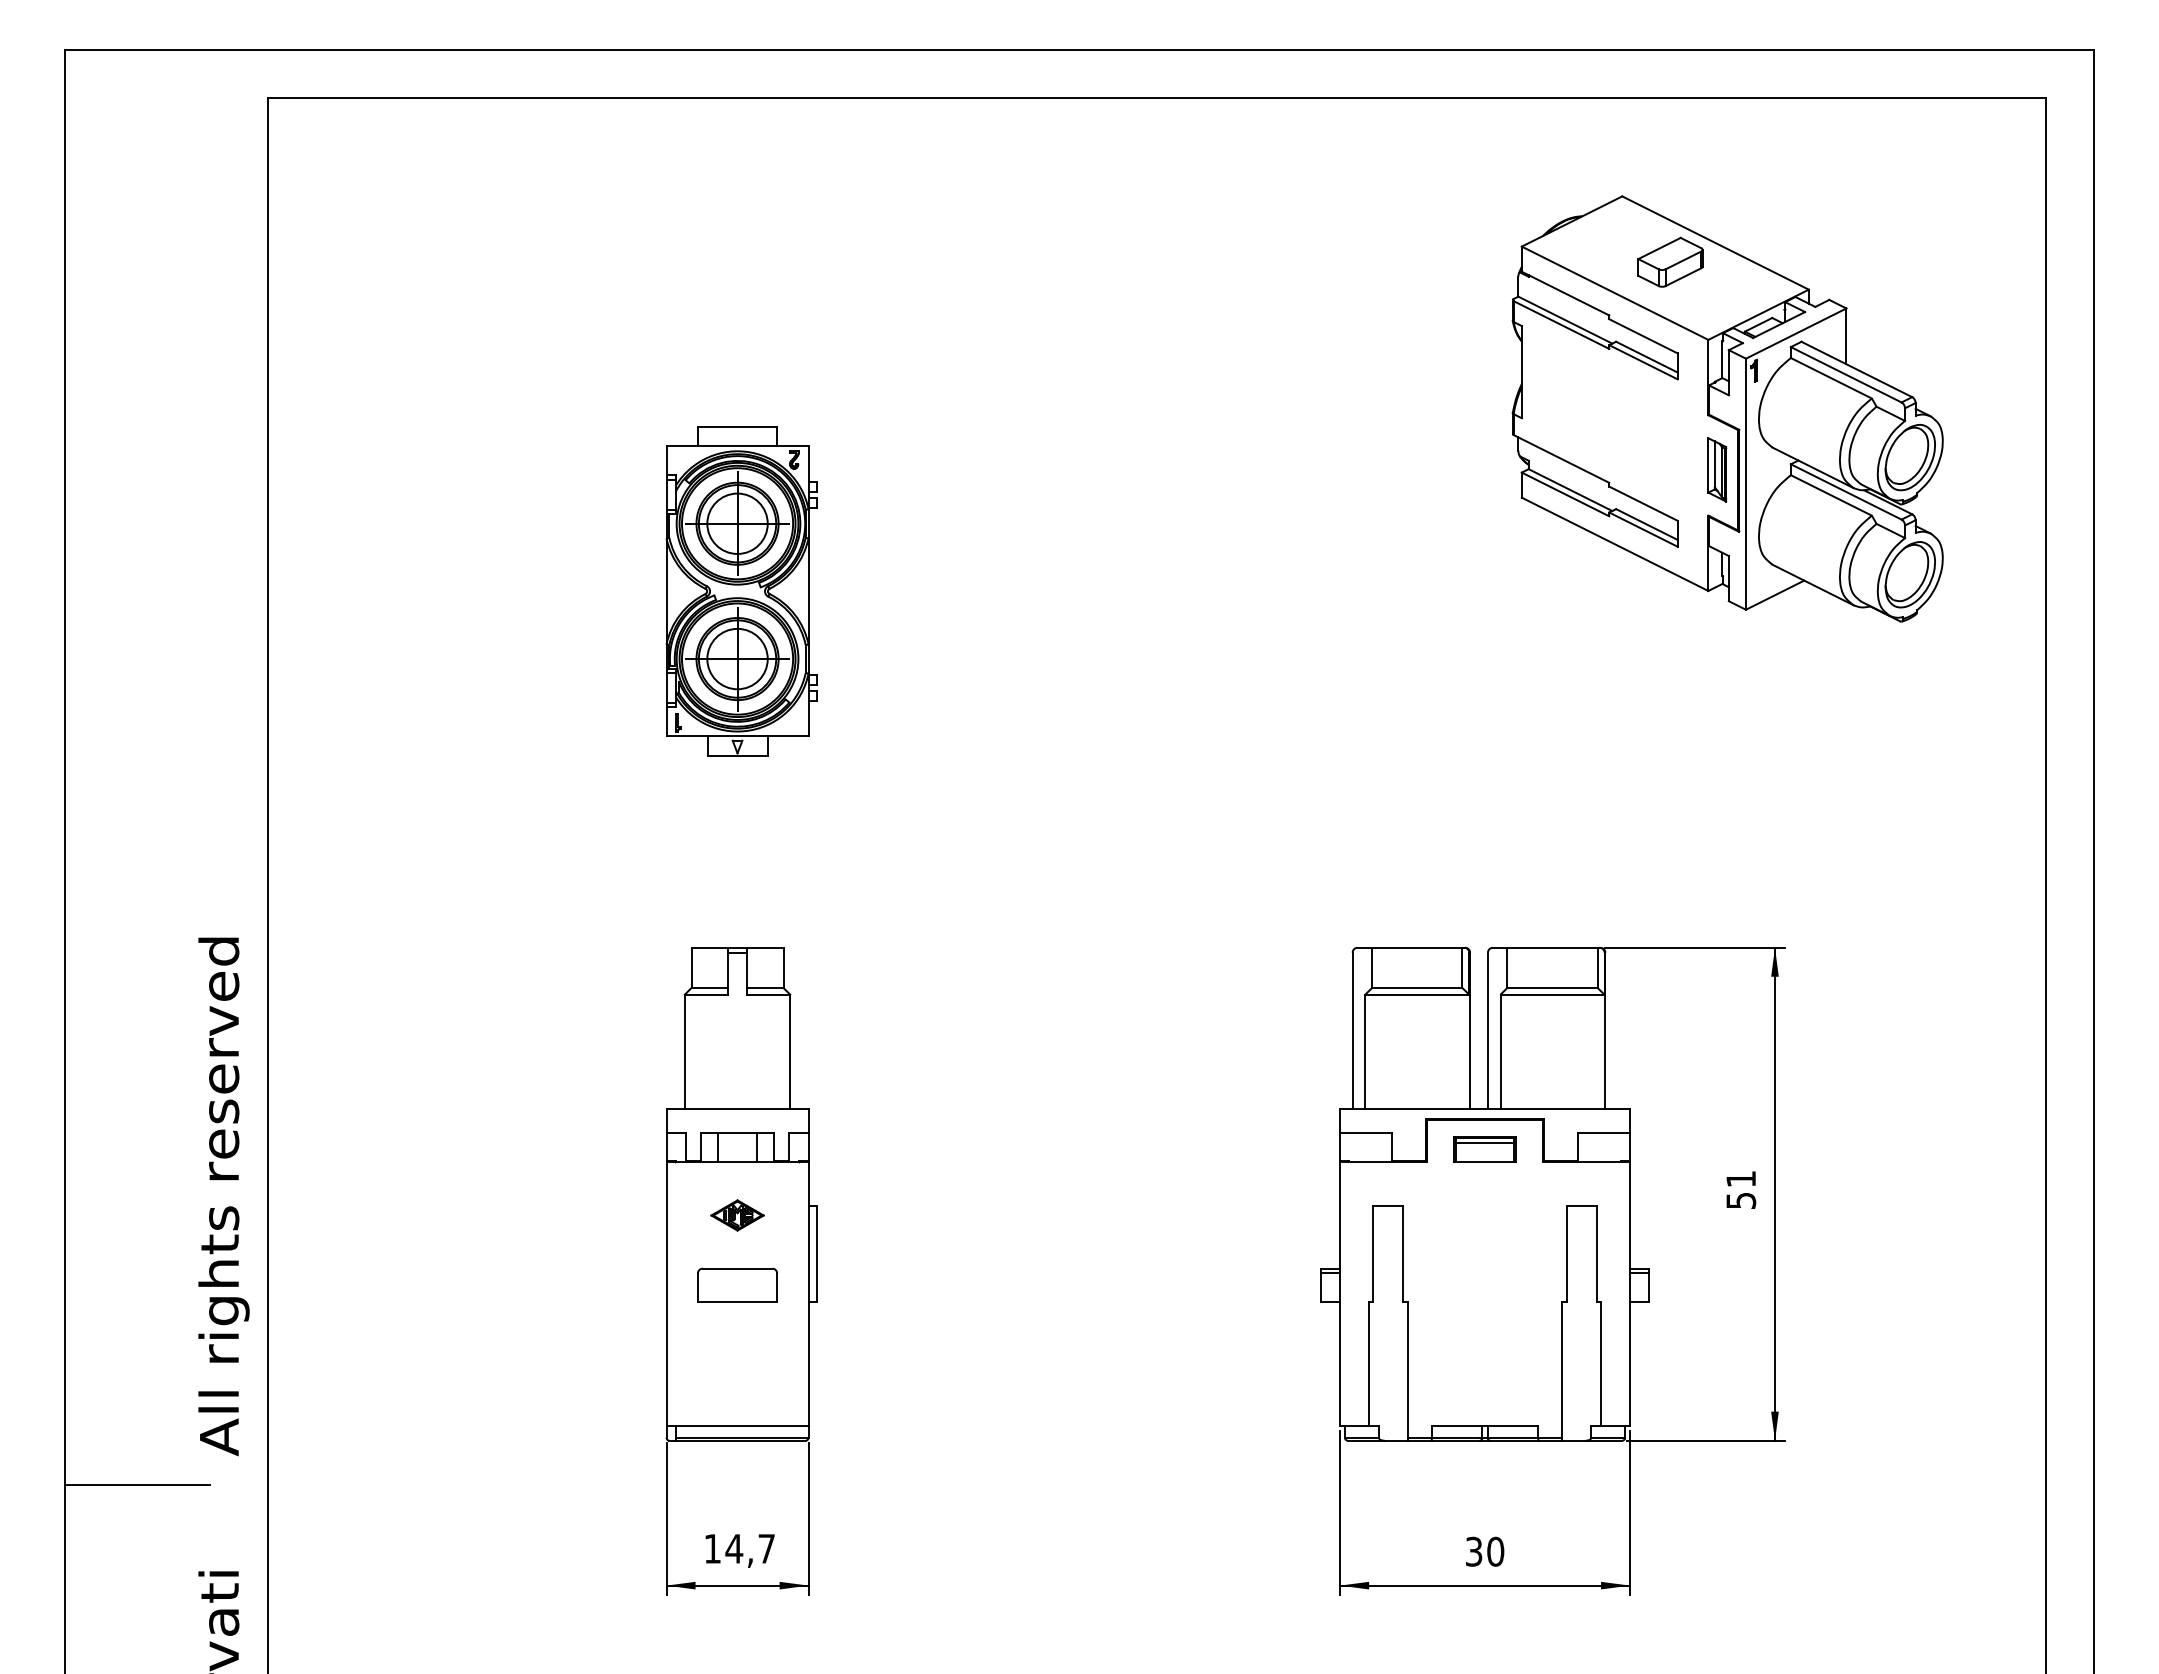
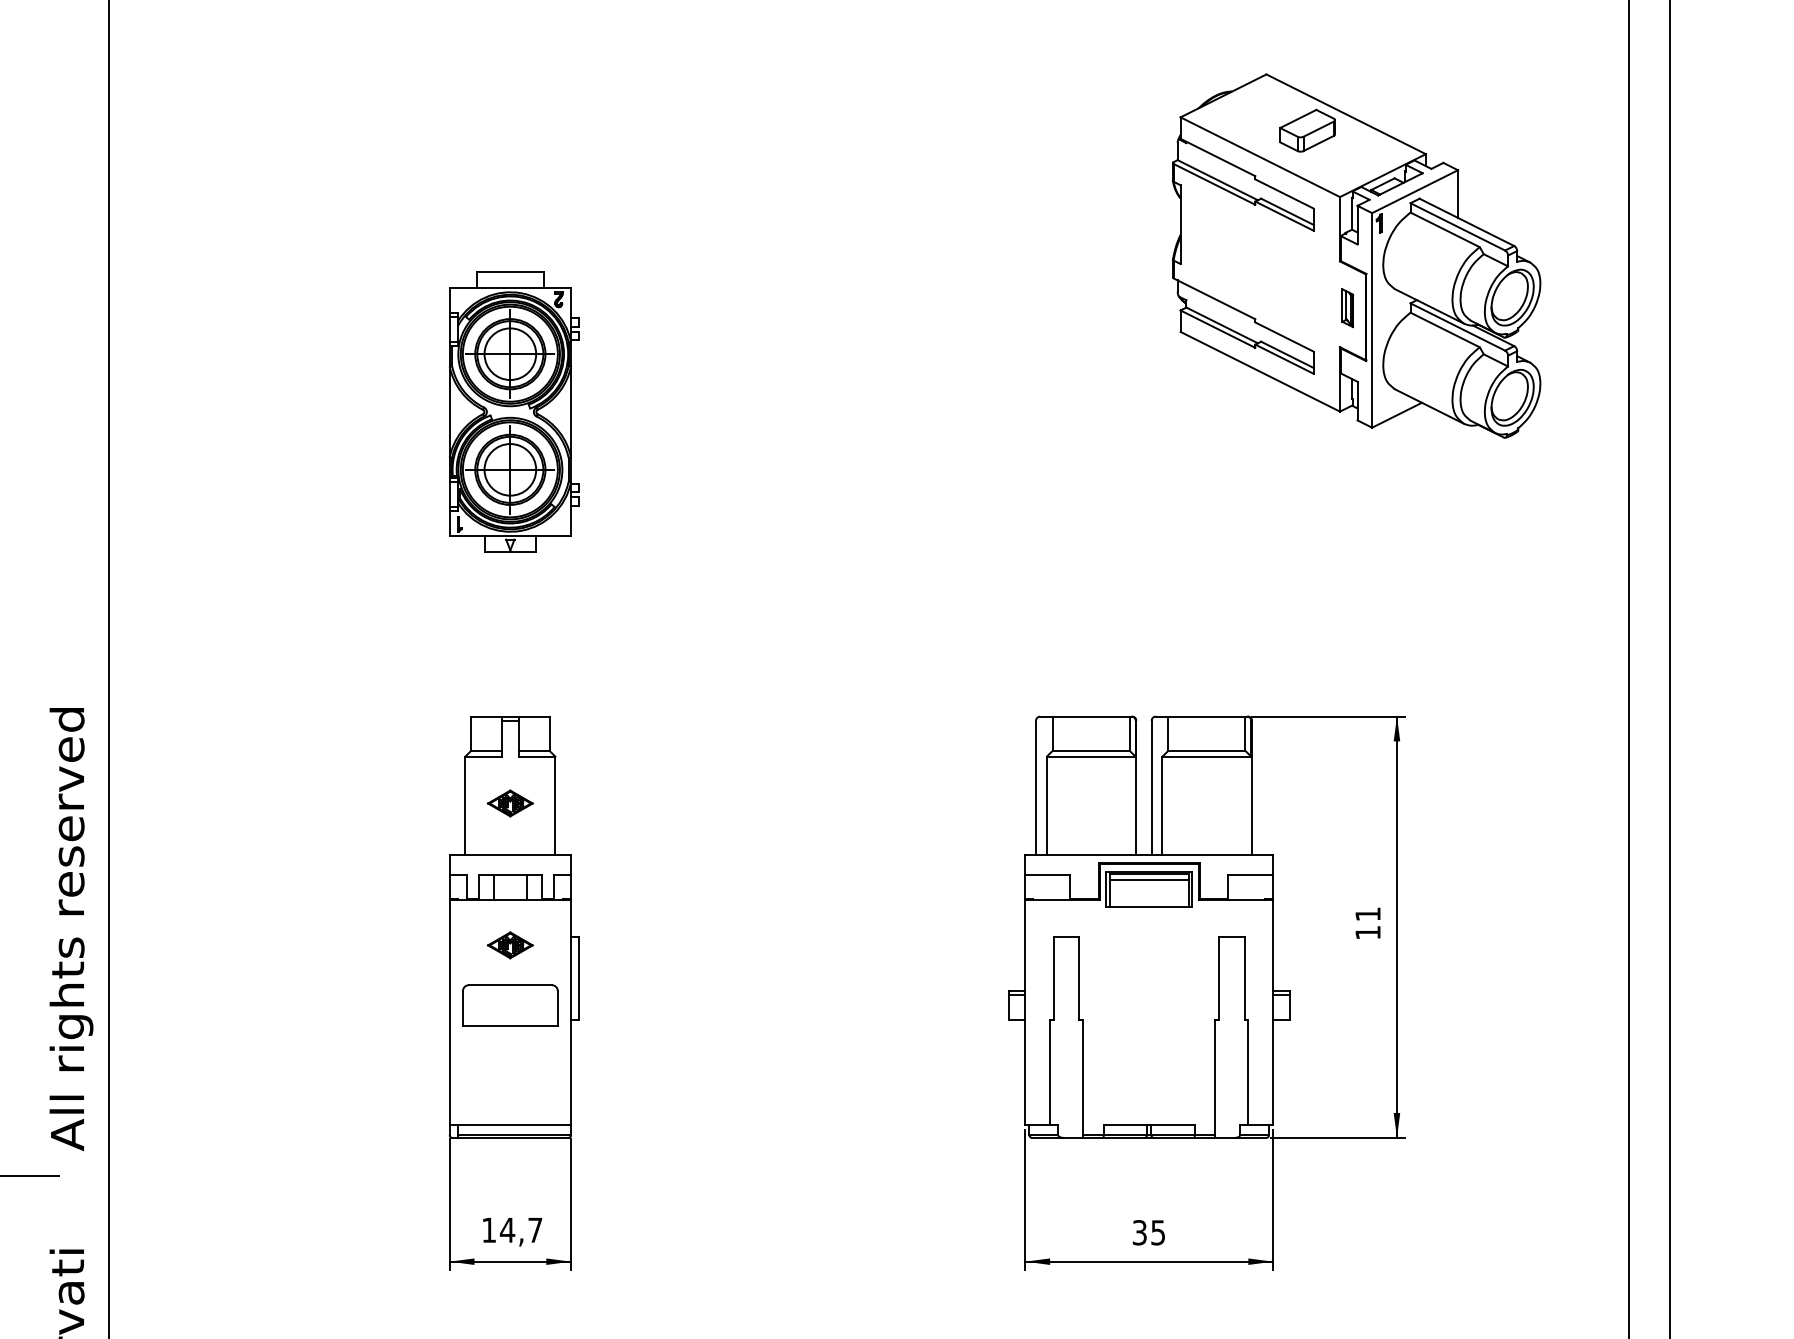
part: (1717, 469) -> (1347, 307), size x0.7
part: (737, 1049) -> (510, 803), added
part: (1484, 1149) -> (1148, 888), size x1.6
text: (1741, 1200) -> (1368, 932), 51 -> 11
part: (737, 1284) -> (510, 1004), size x1.4
text: (1495, 1551) -> (1158, 1232), 30 -> 35

